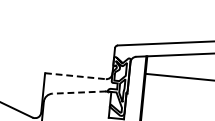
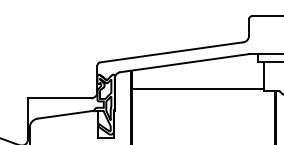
line: (75, 76) -> (59, 98), dashed -> solid
line: (79, 92) -> (65, 114), dashed -> solid

